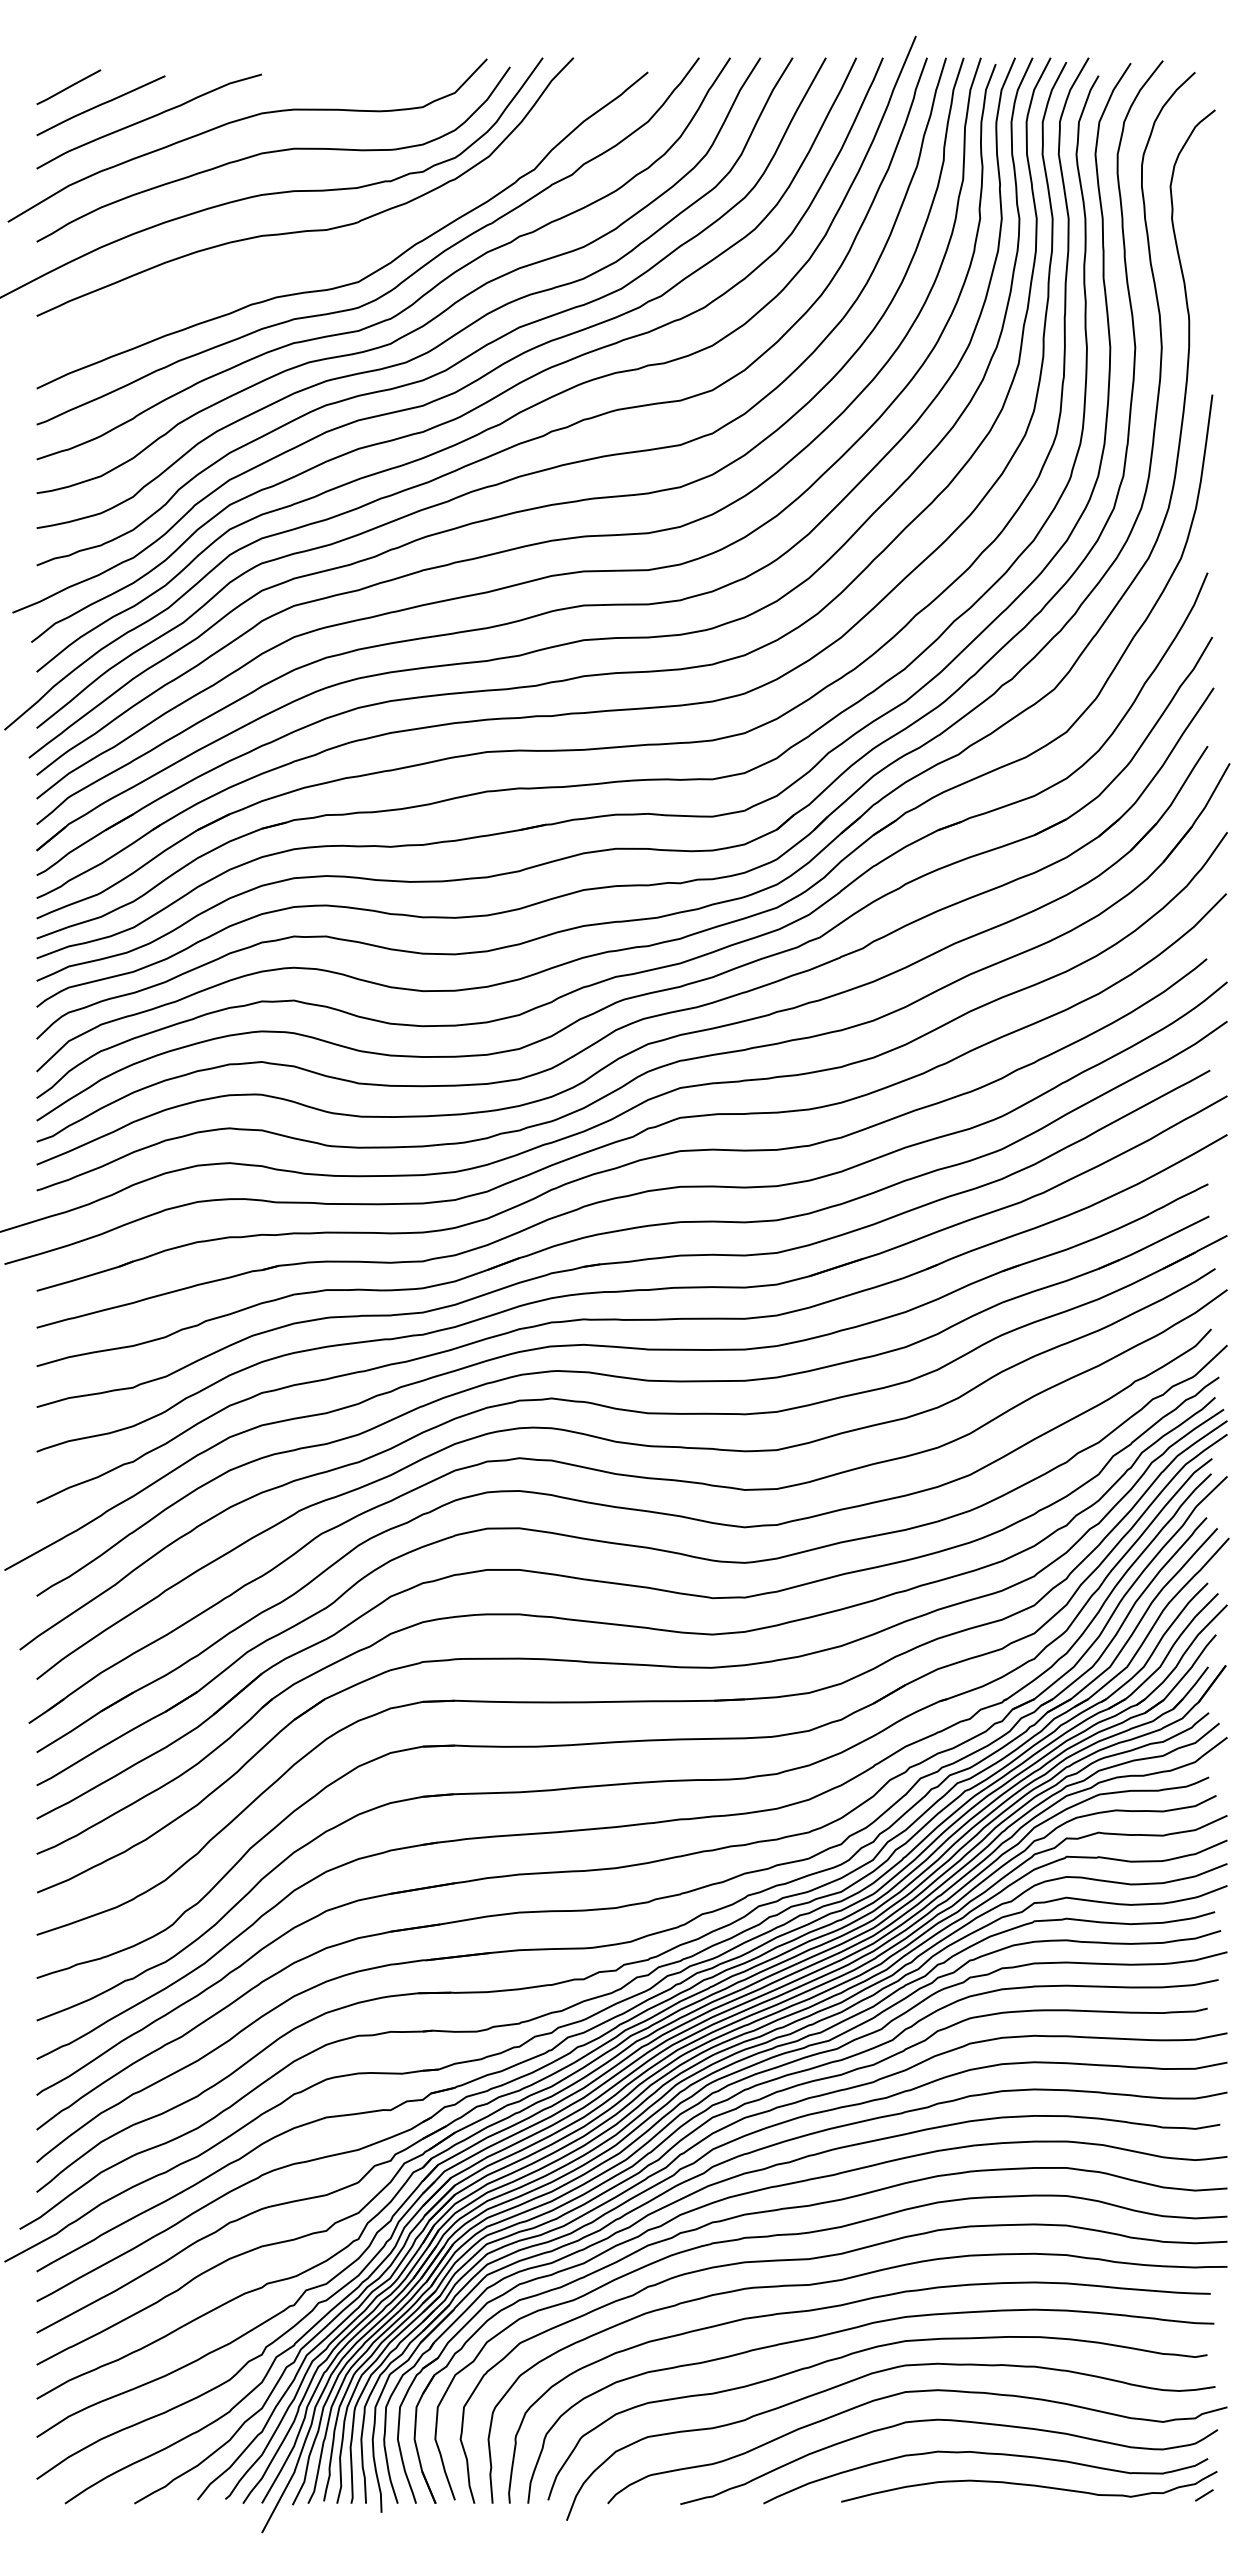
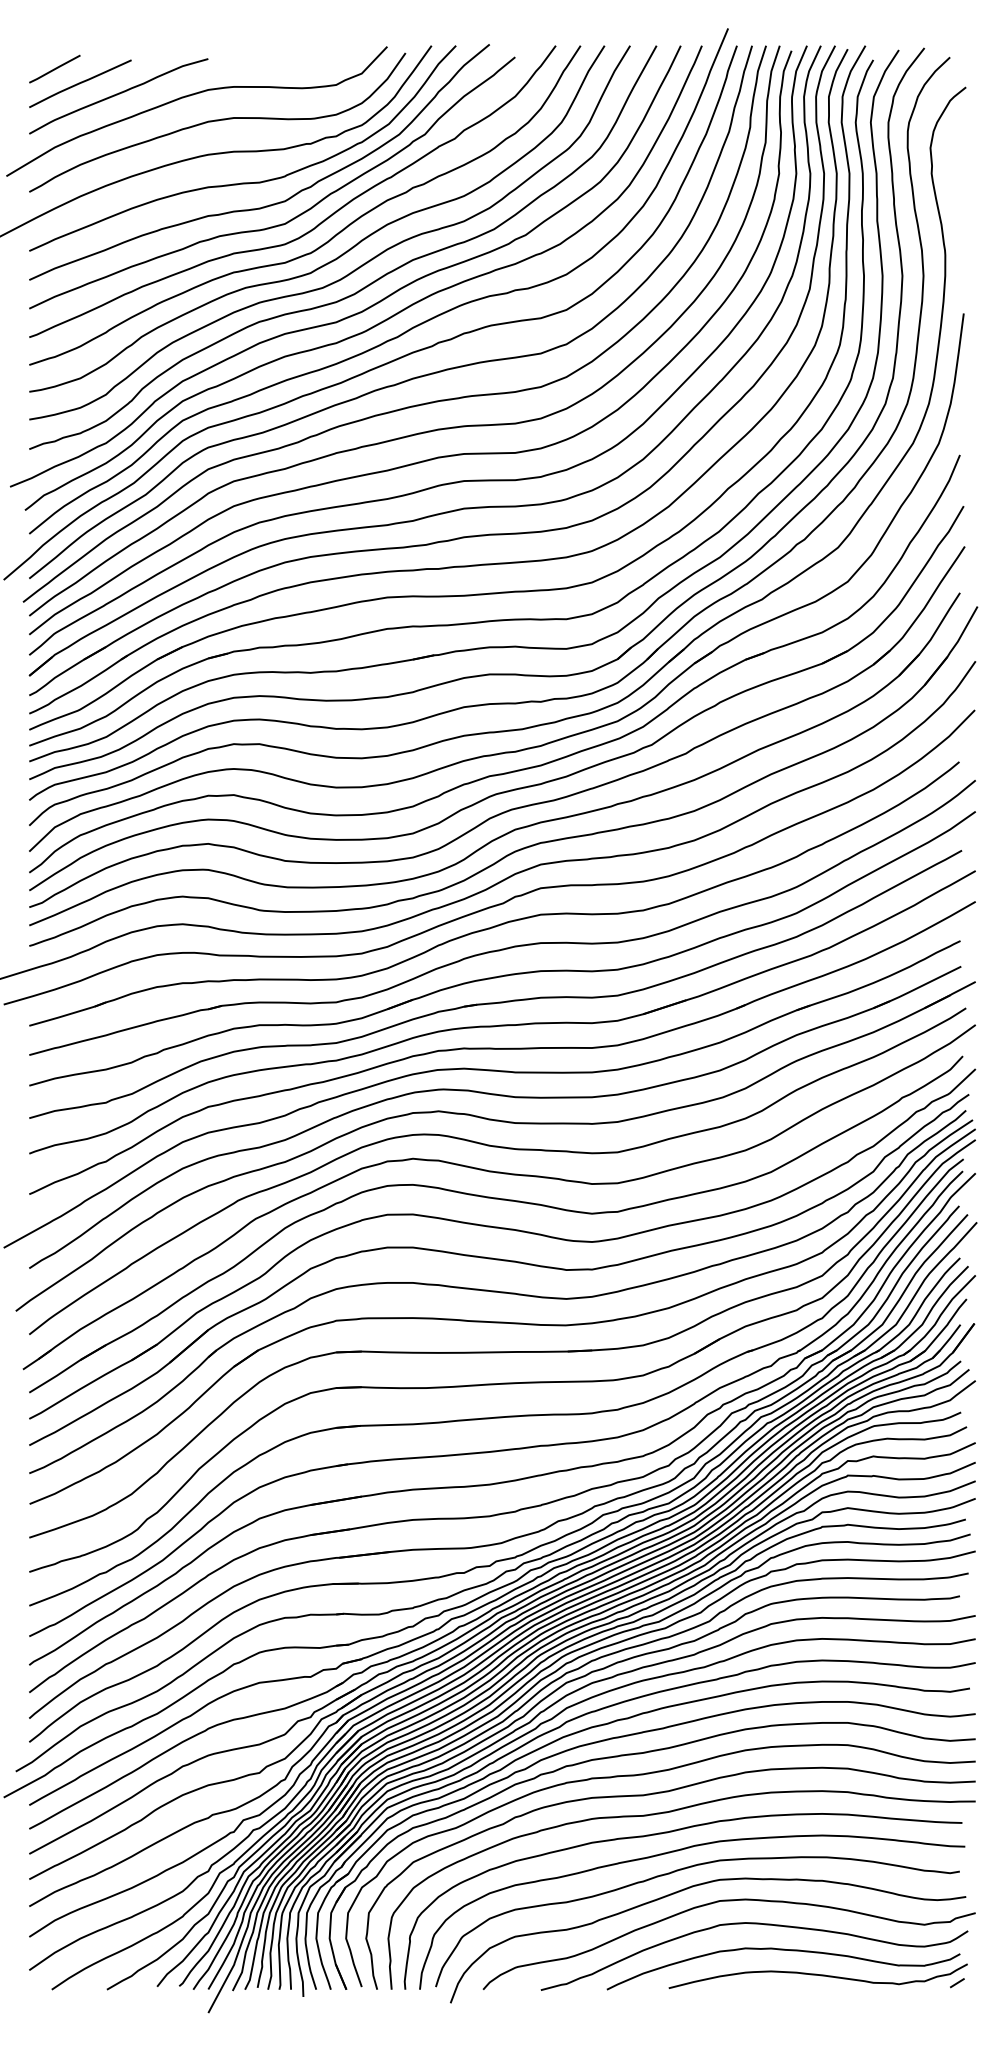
curve: (343, 256) -> (273, 203), added

